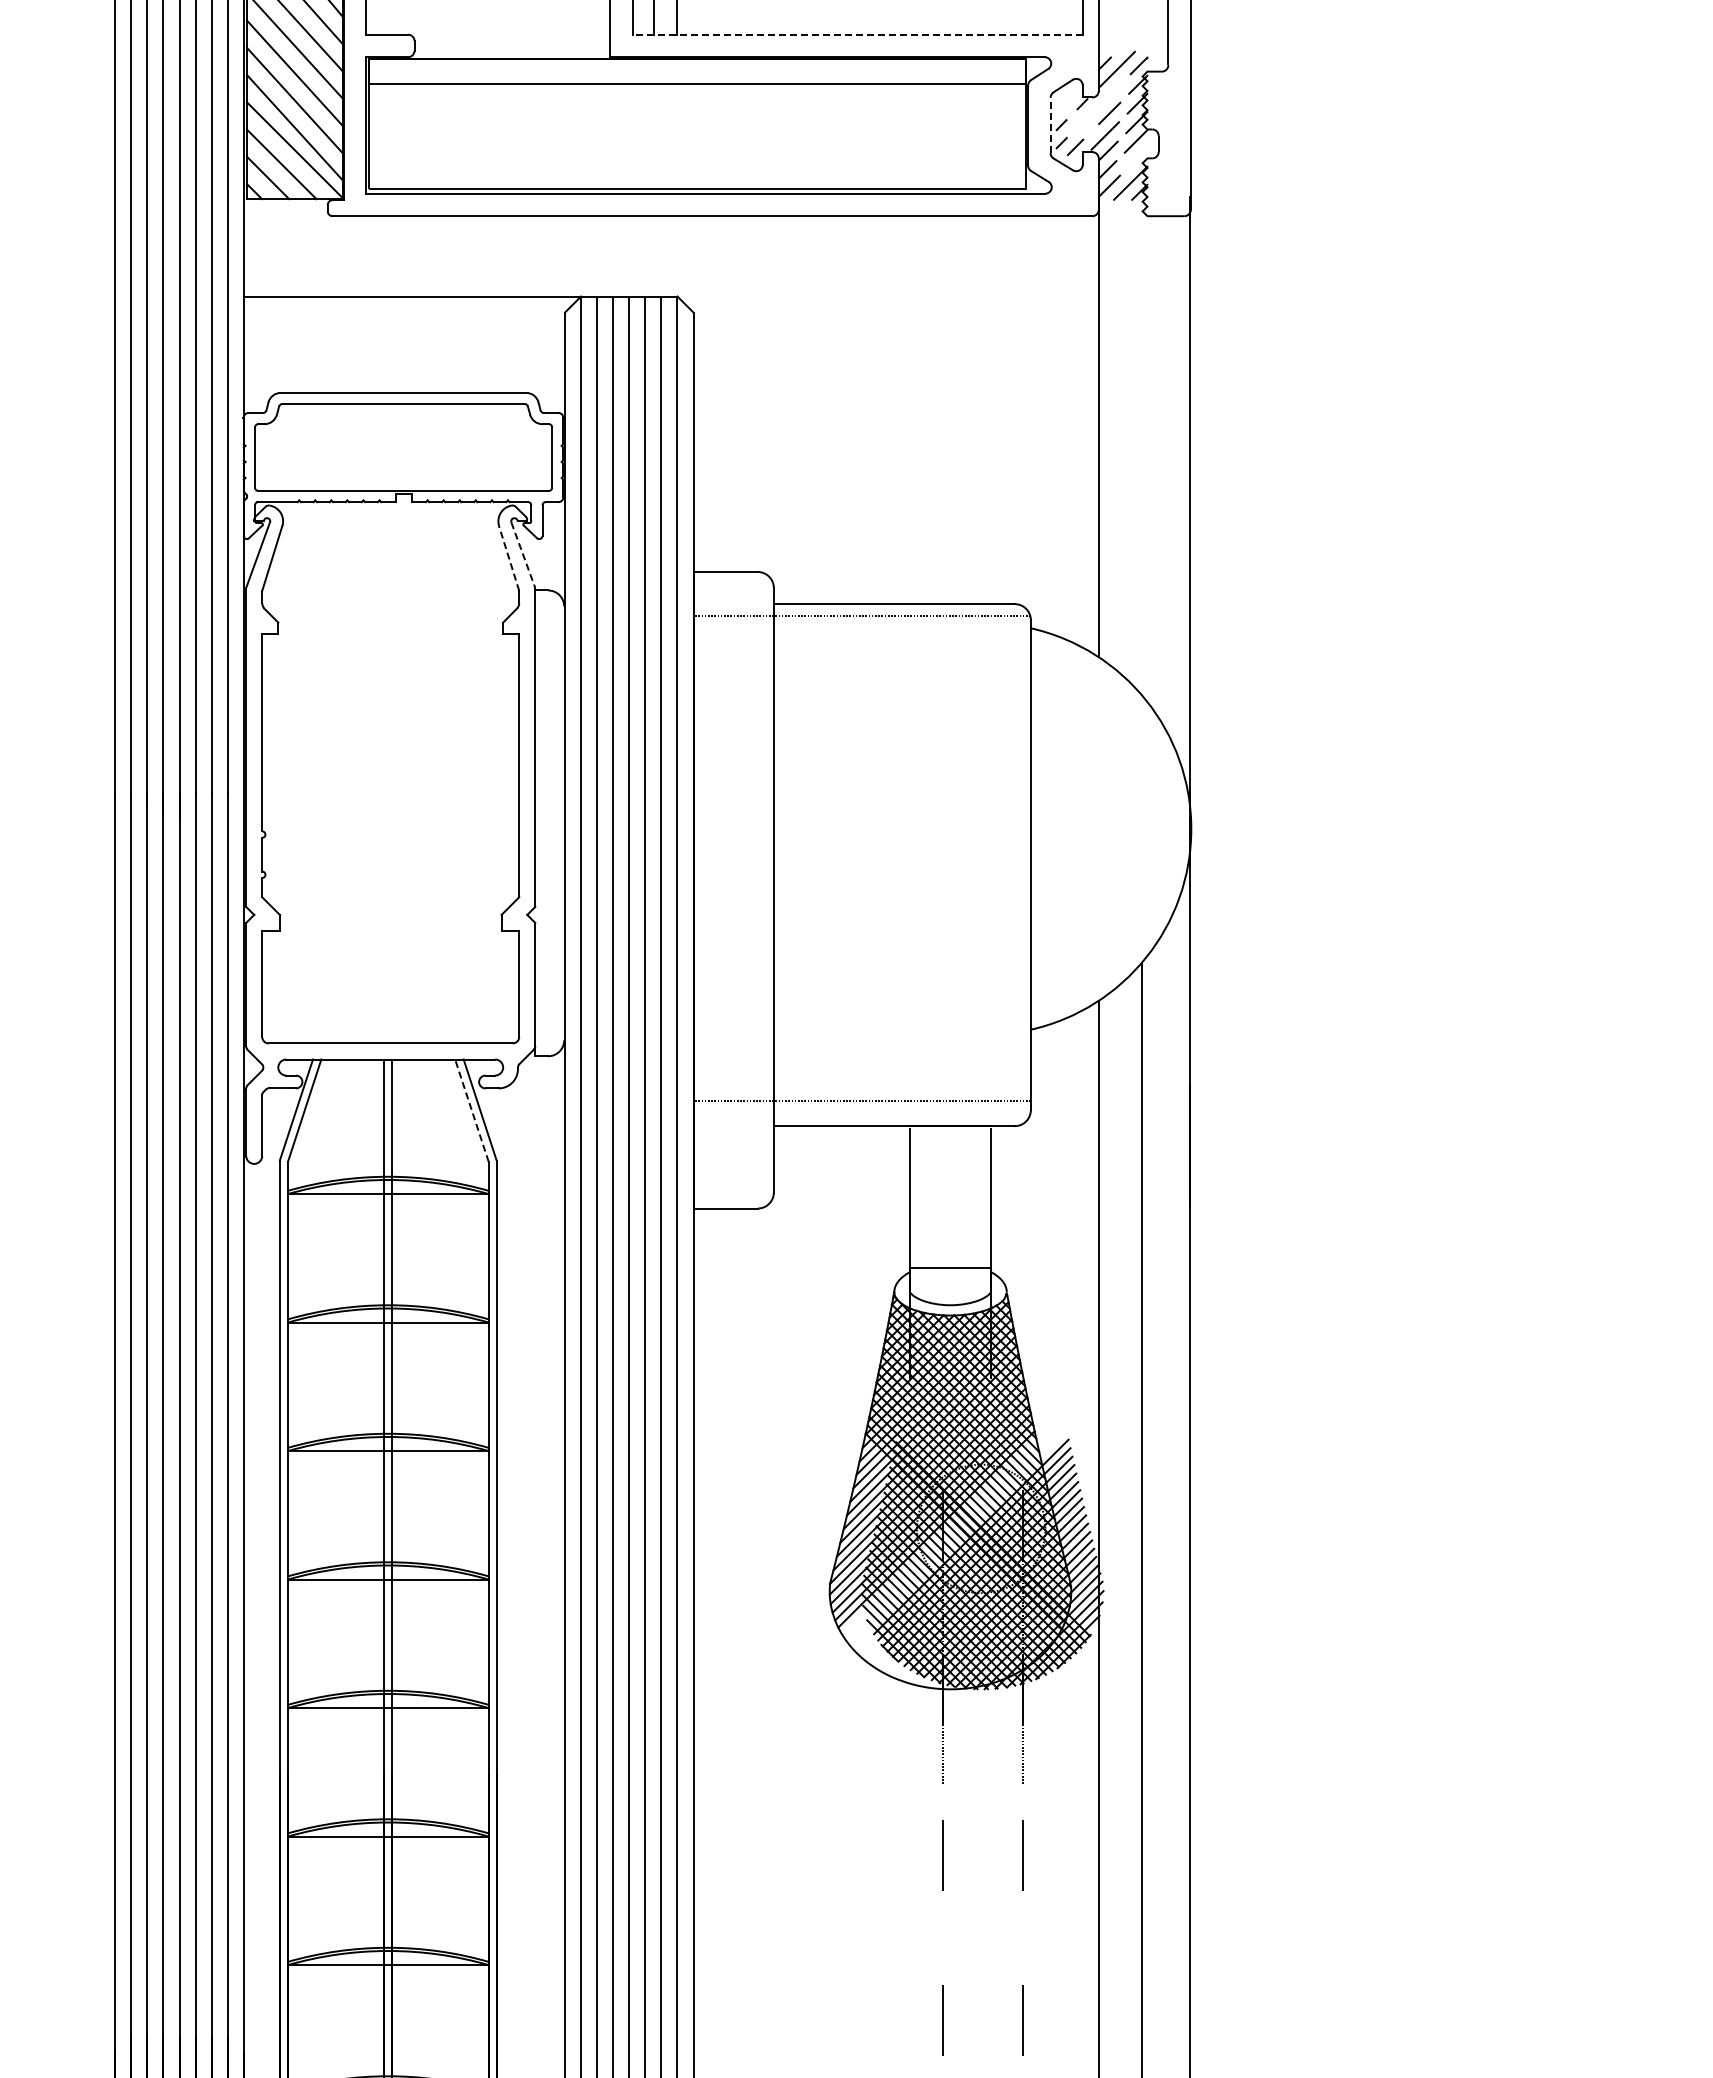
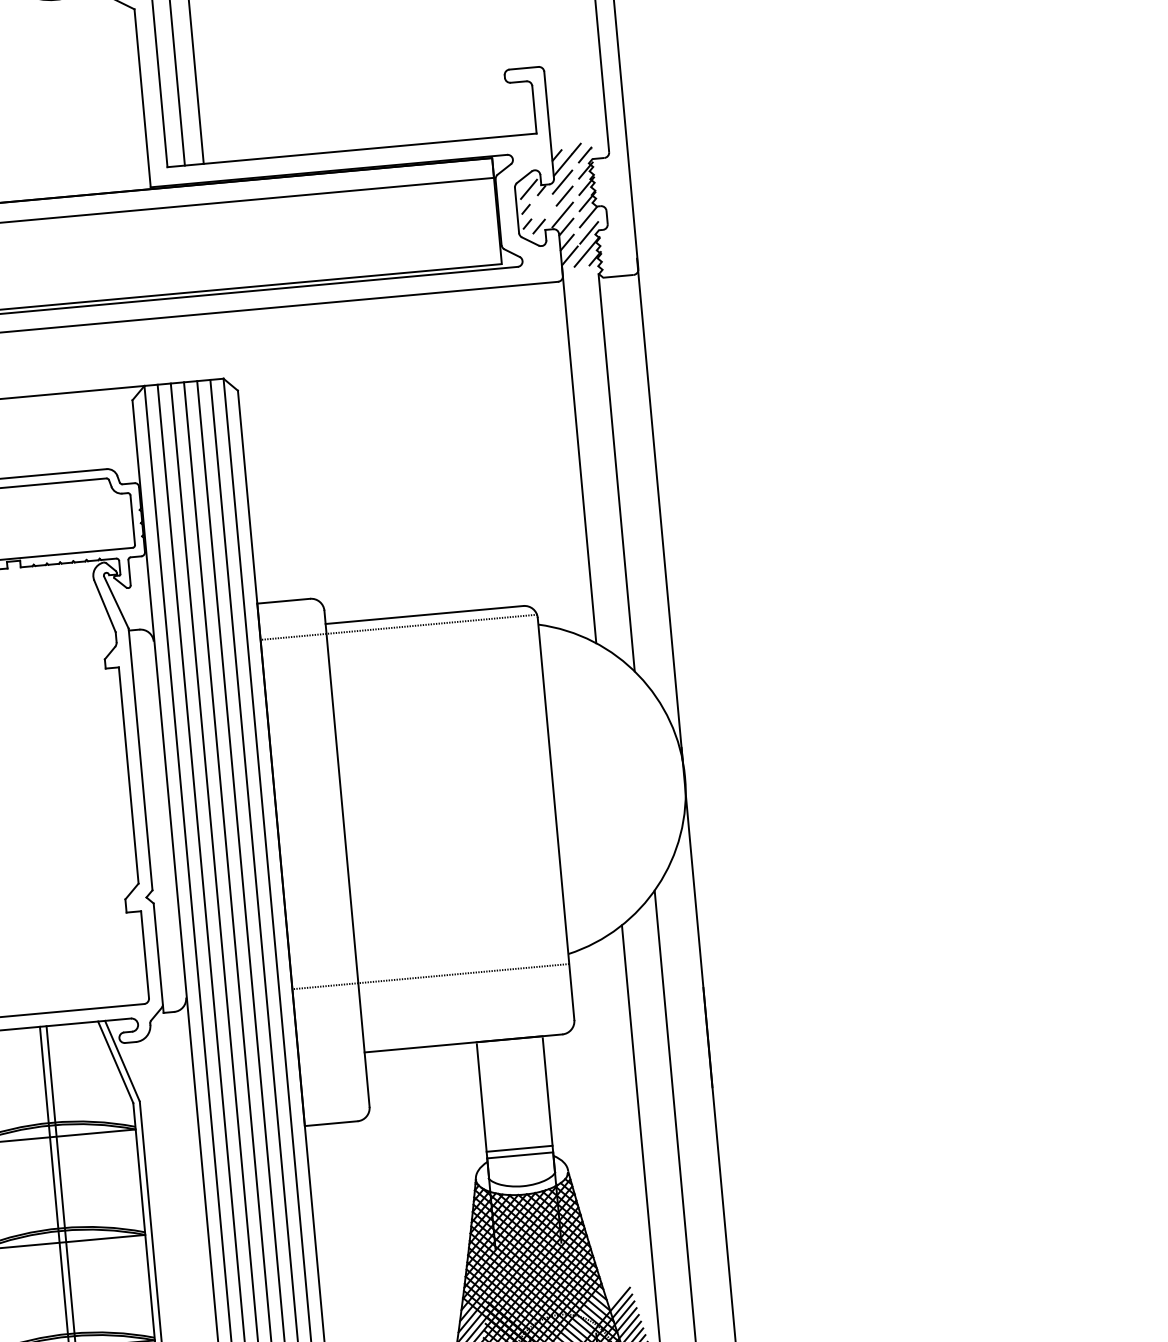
line: (857, 34) -> (351, 150), dashed -> solid
line: (1108, 96) -> (562, 182), added
line: (1067, 100) -> (529, 188), added
line: (1050, 125) -> (516, 210), dashed -> solid
line: (1135, 160) -> (589, 232), added
line: (1142, 453) -> (616, 472), added
line: (523, 555) -> (116, 602), dashed -> solid
line: (509, 558) -> (105, 606), dashed -> solid
line: (861, 1100) -> (430, 976), moved
line: (471, 1110) -> (115, 1062), dashed -> solid
line: (950, 1259) -> (519, 1148), added

